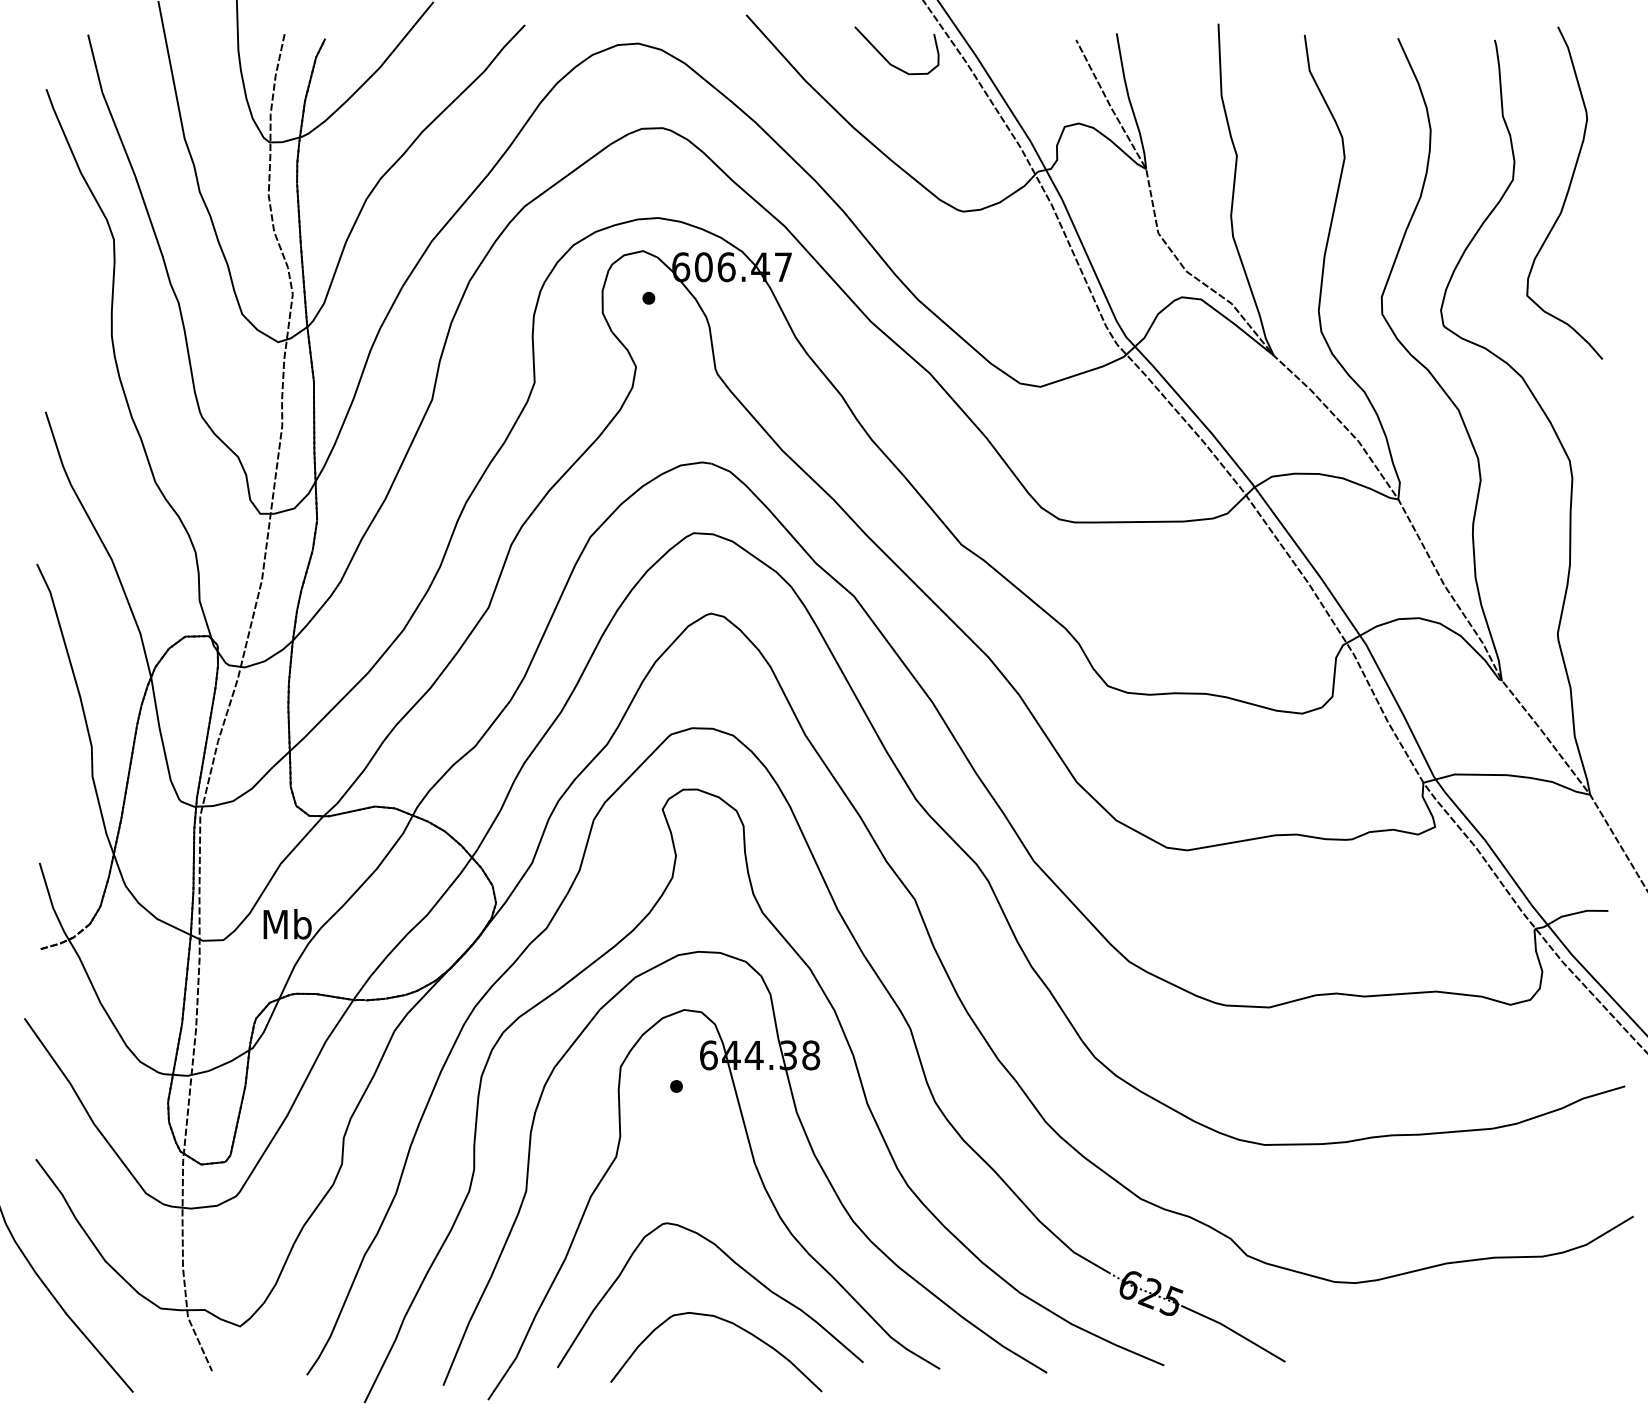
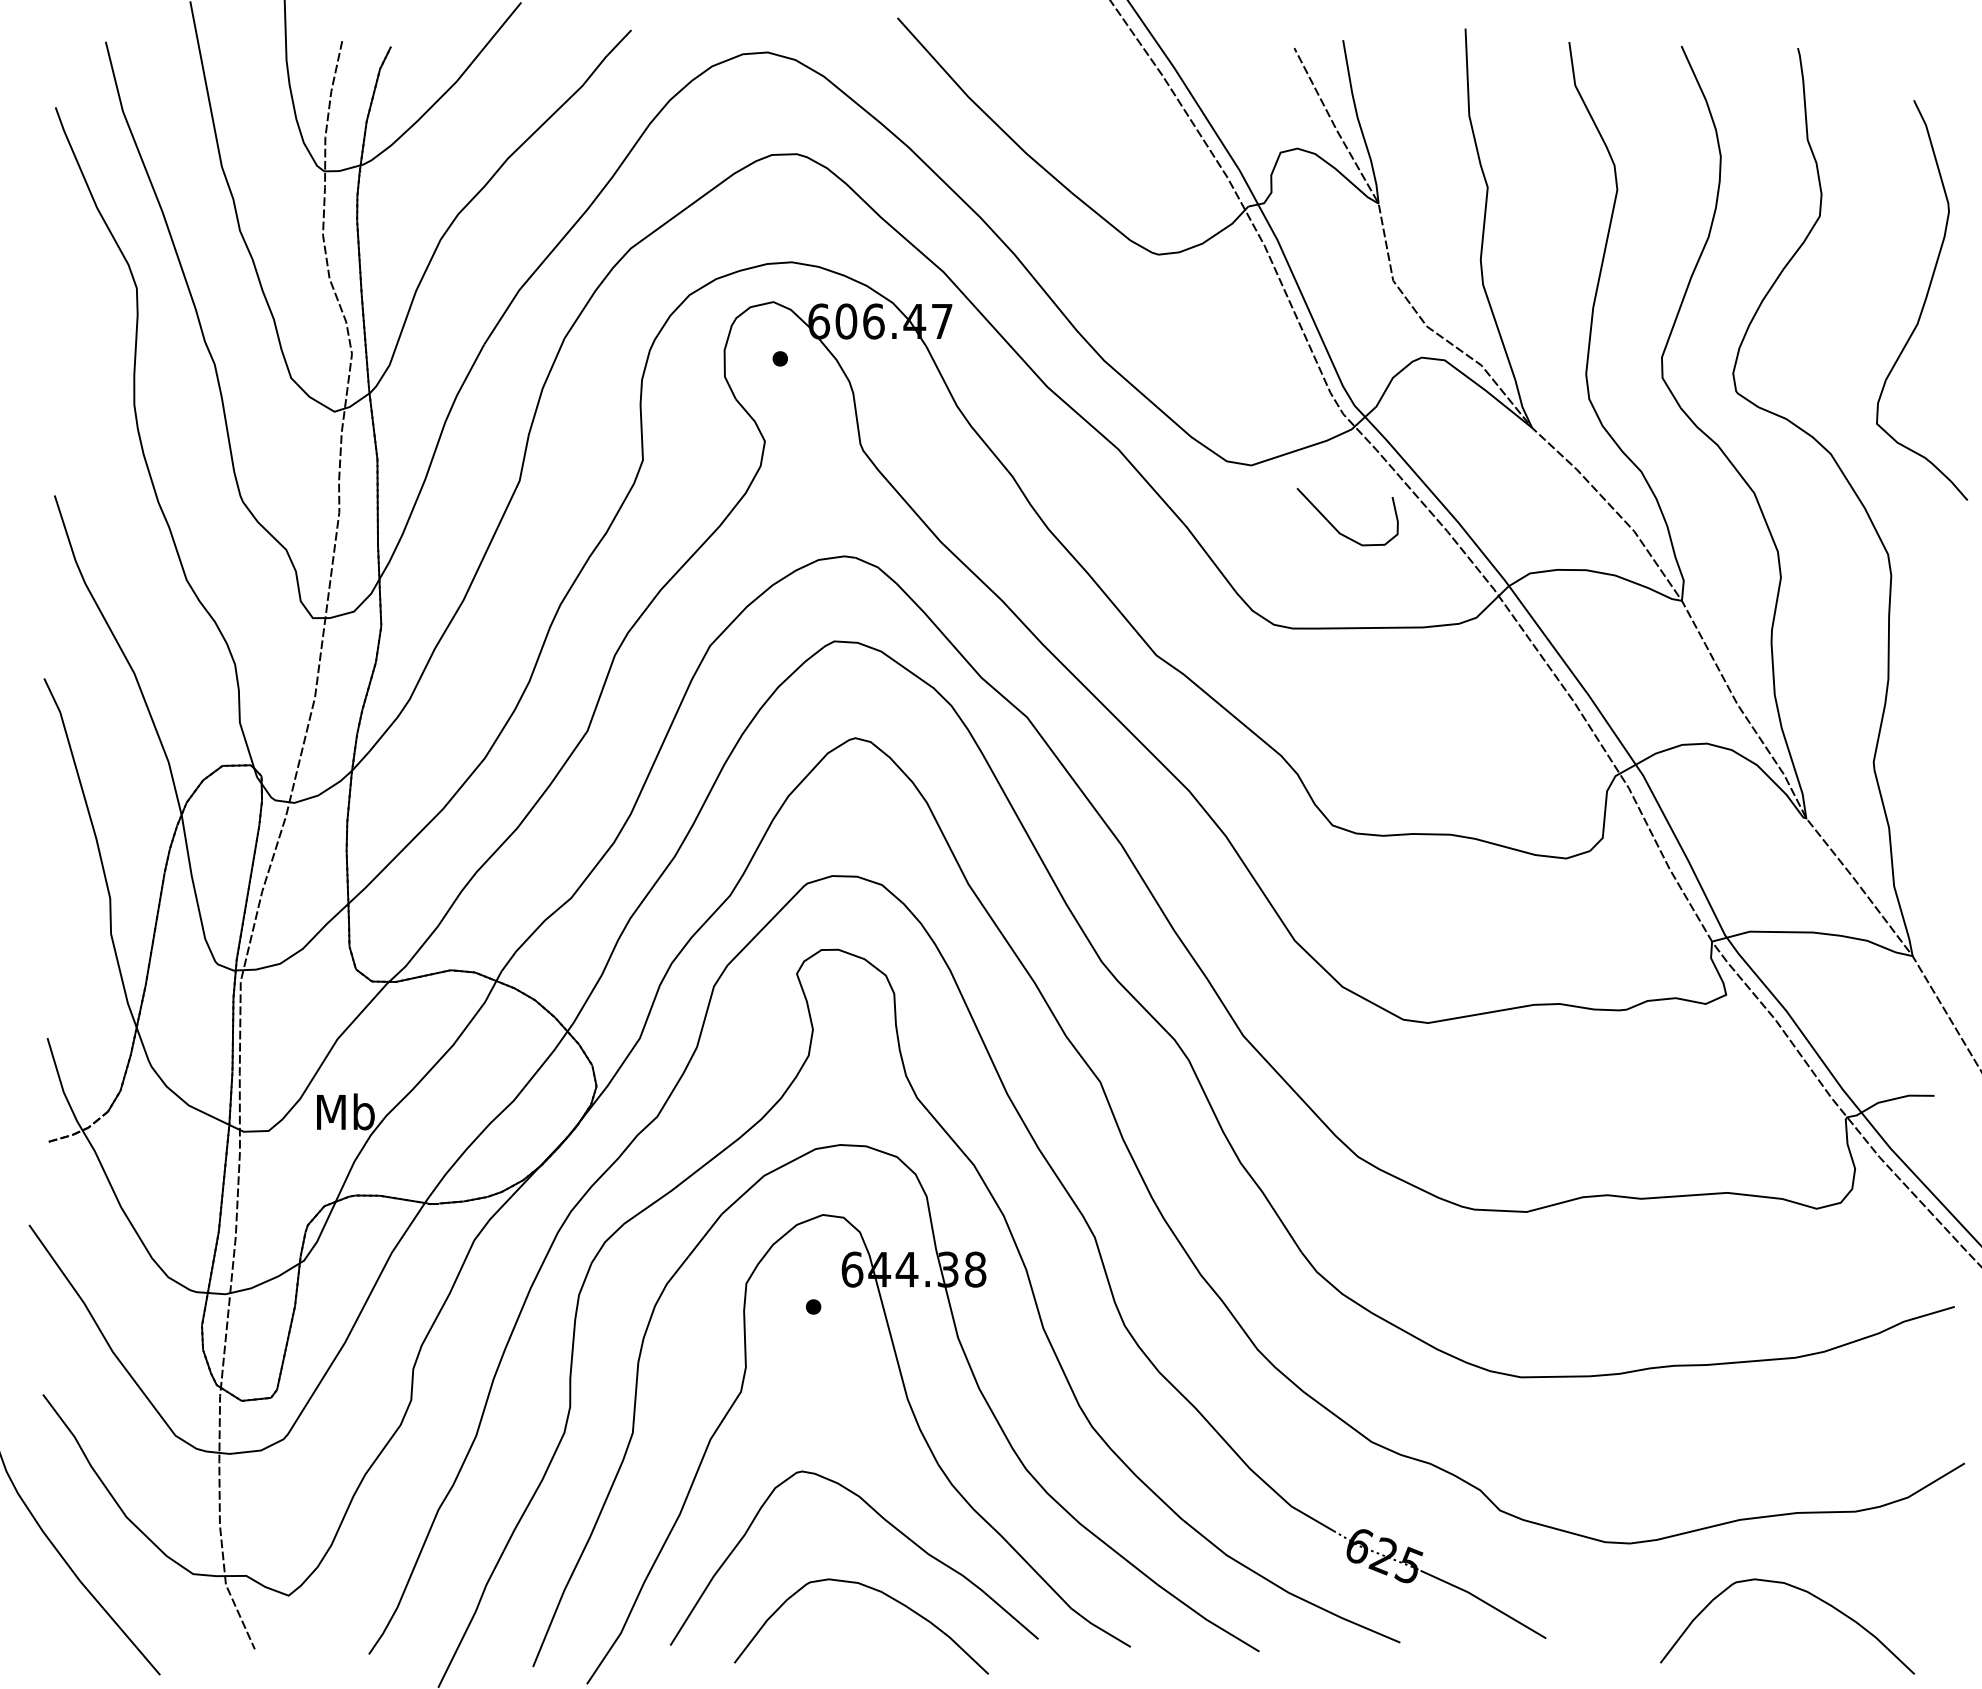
curve: (886, 59) -> (1335, 527), moved
curve: (1566, 193) -> (1924, 300), moved
curve: (1496, 1322) -> (1800, 1590), added

